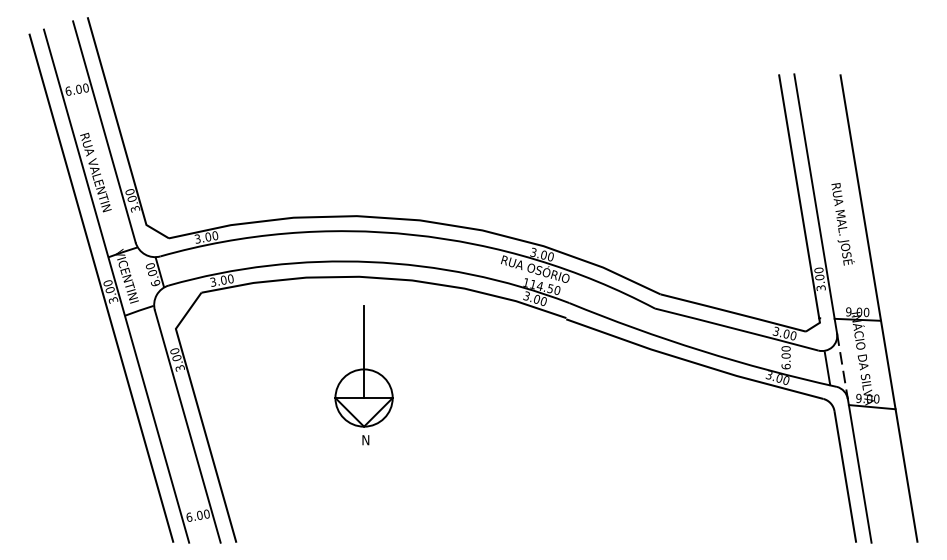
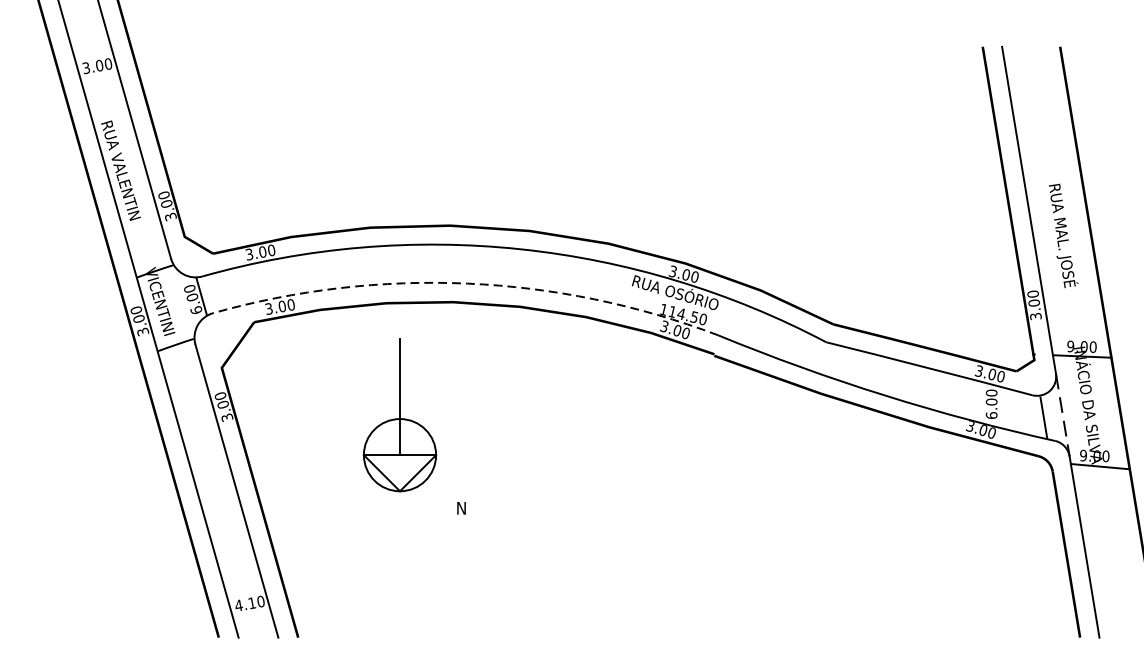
text: (68, 90) -> (86, 67), 6.00 -> 3.00
arc: (370, 262) -> (467, 284), solid -> dashed
part: (363, 366) -> (399, 415), moved
text: (194, 515) -> (245, 603), 6.00 -> 4.10

